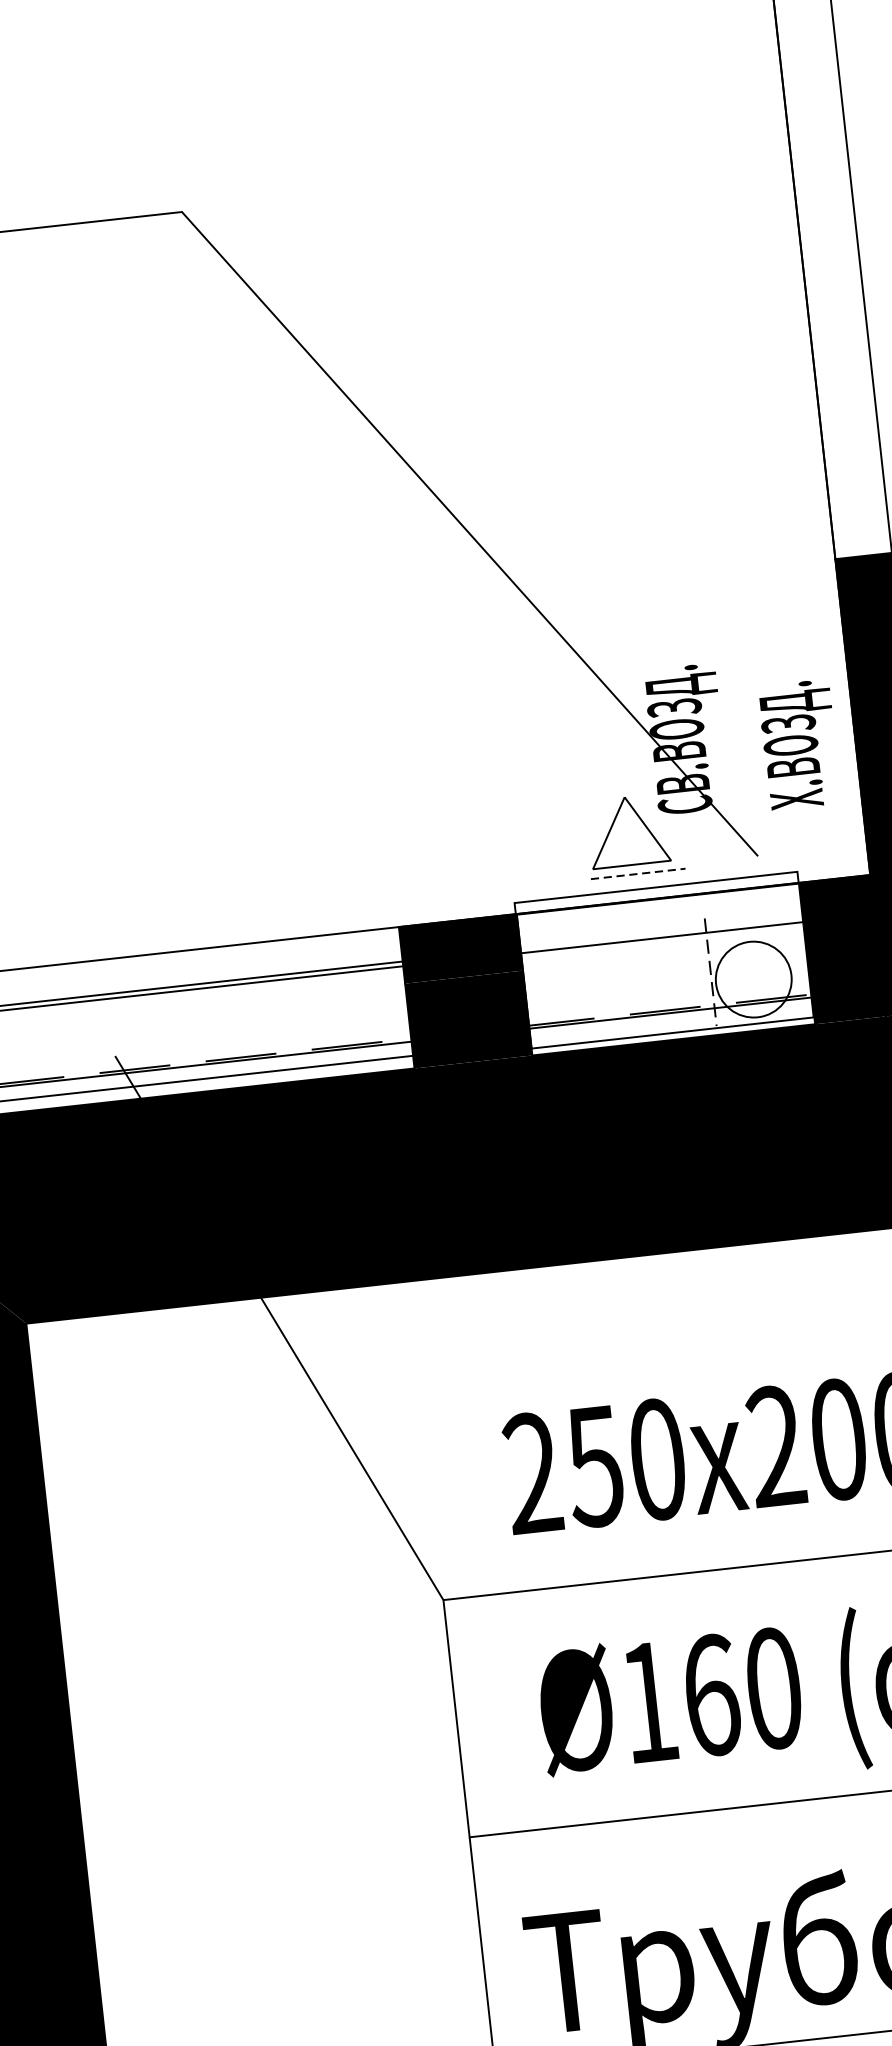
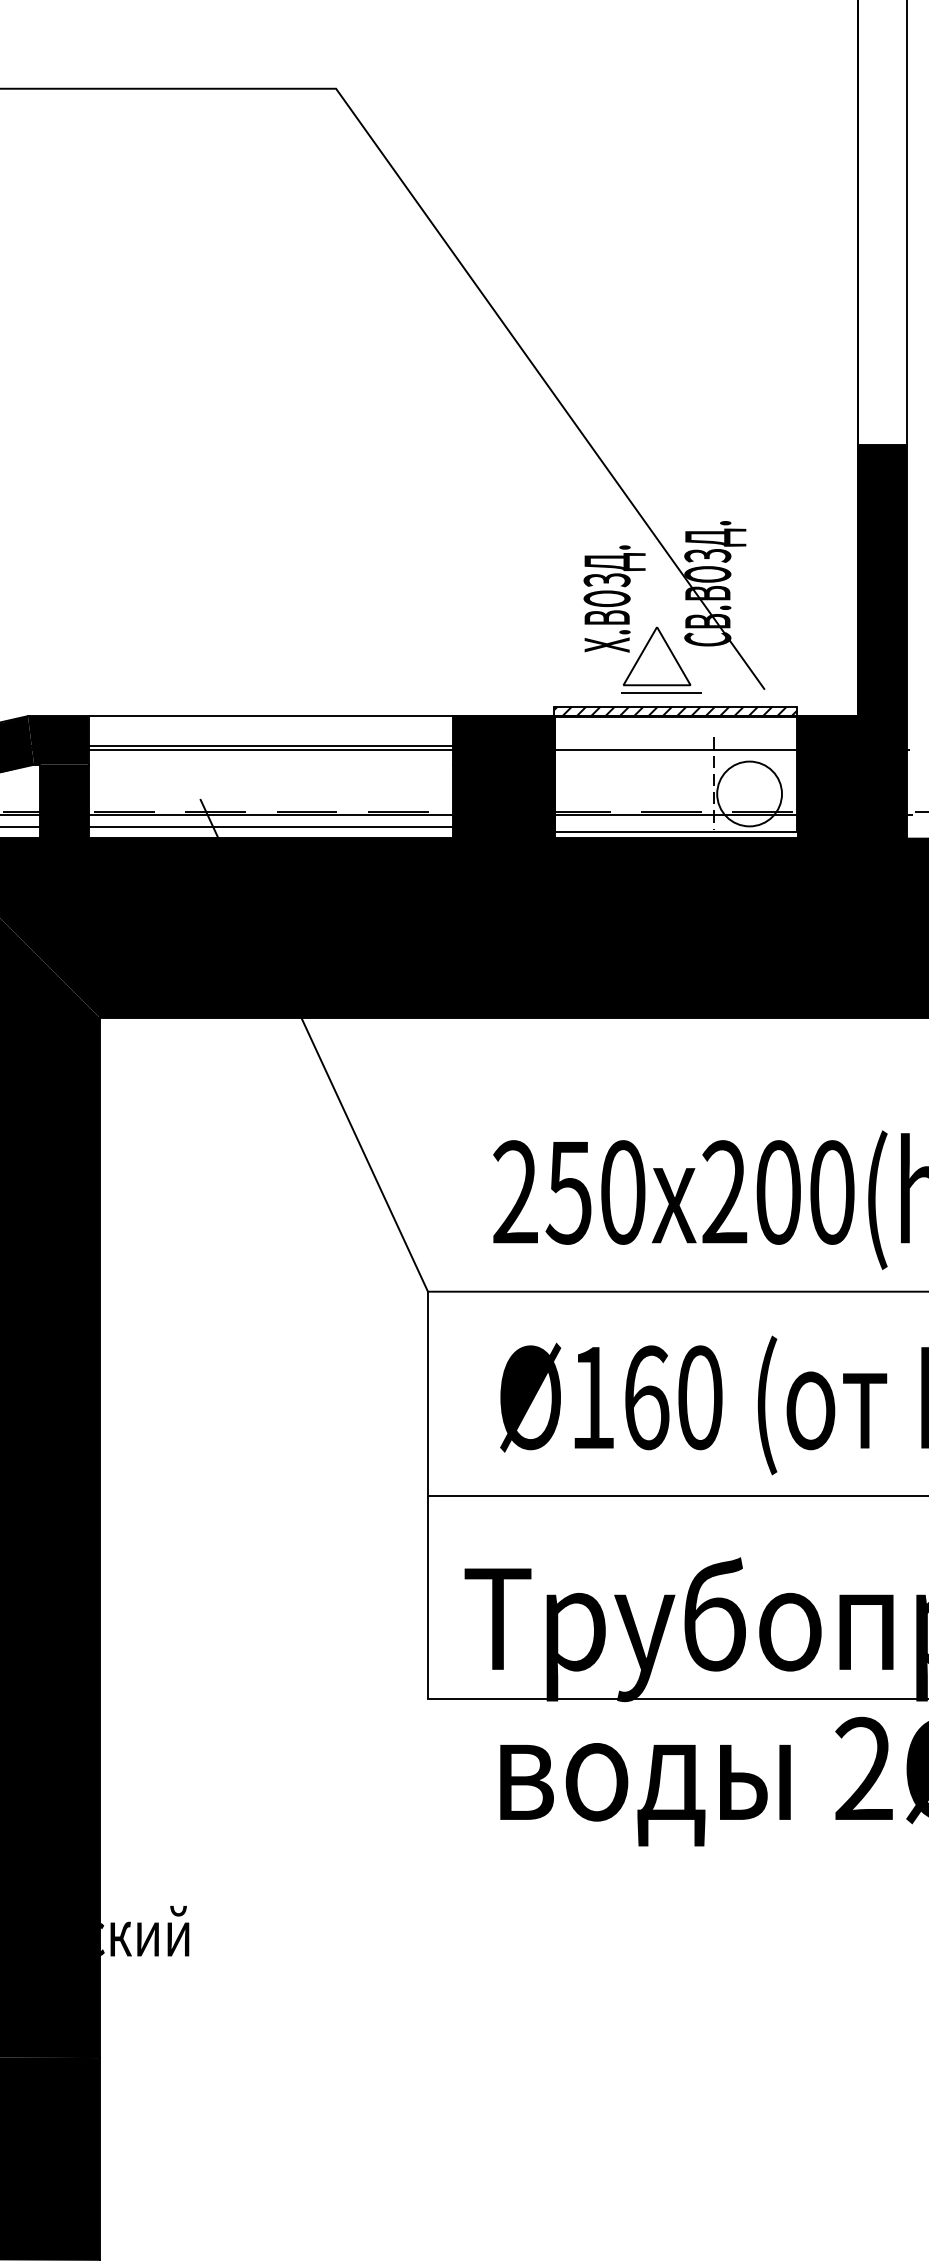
text: (799, 744) -> (614, 598), moved
line: (638, 873) -> (661, 693), dashed -> solid
hatch: (655, 893) -> (674, 711), added

